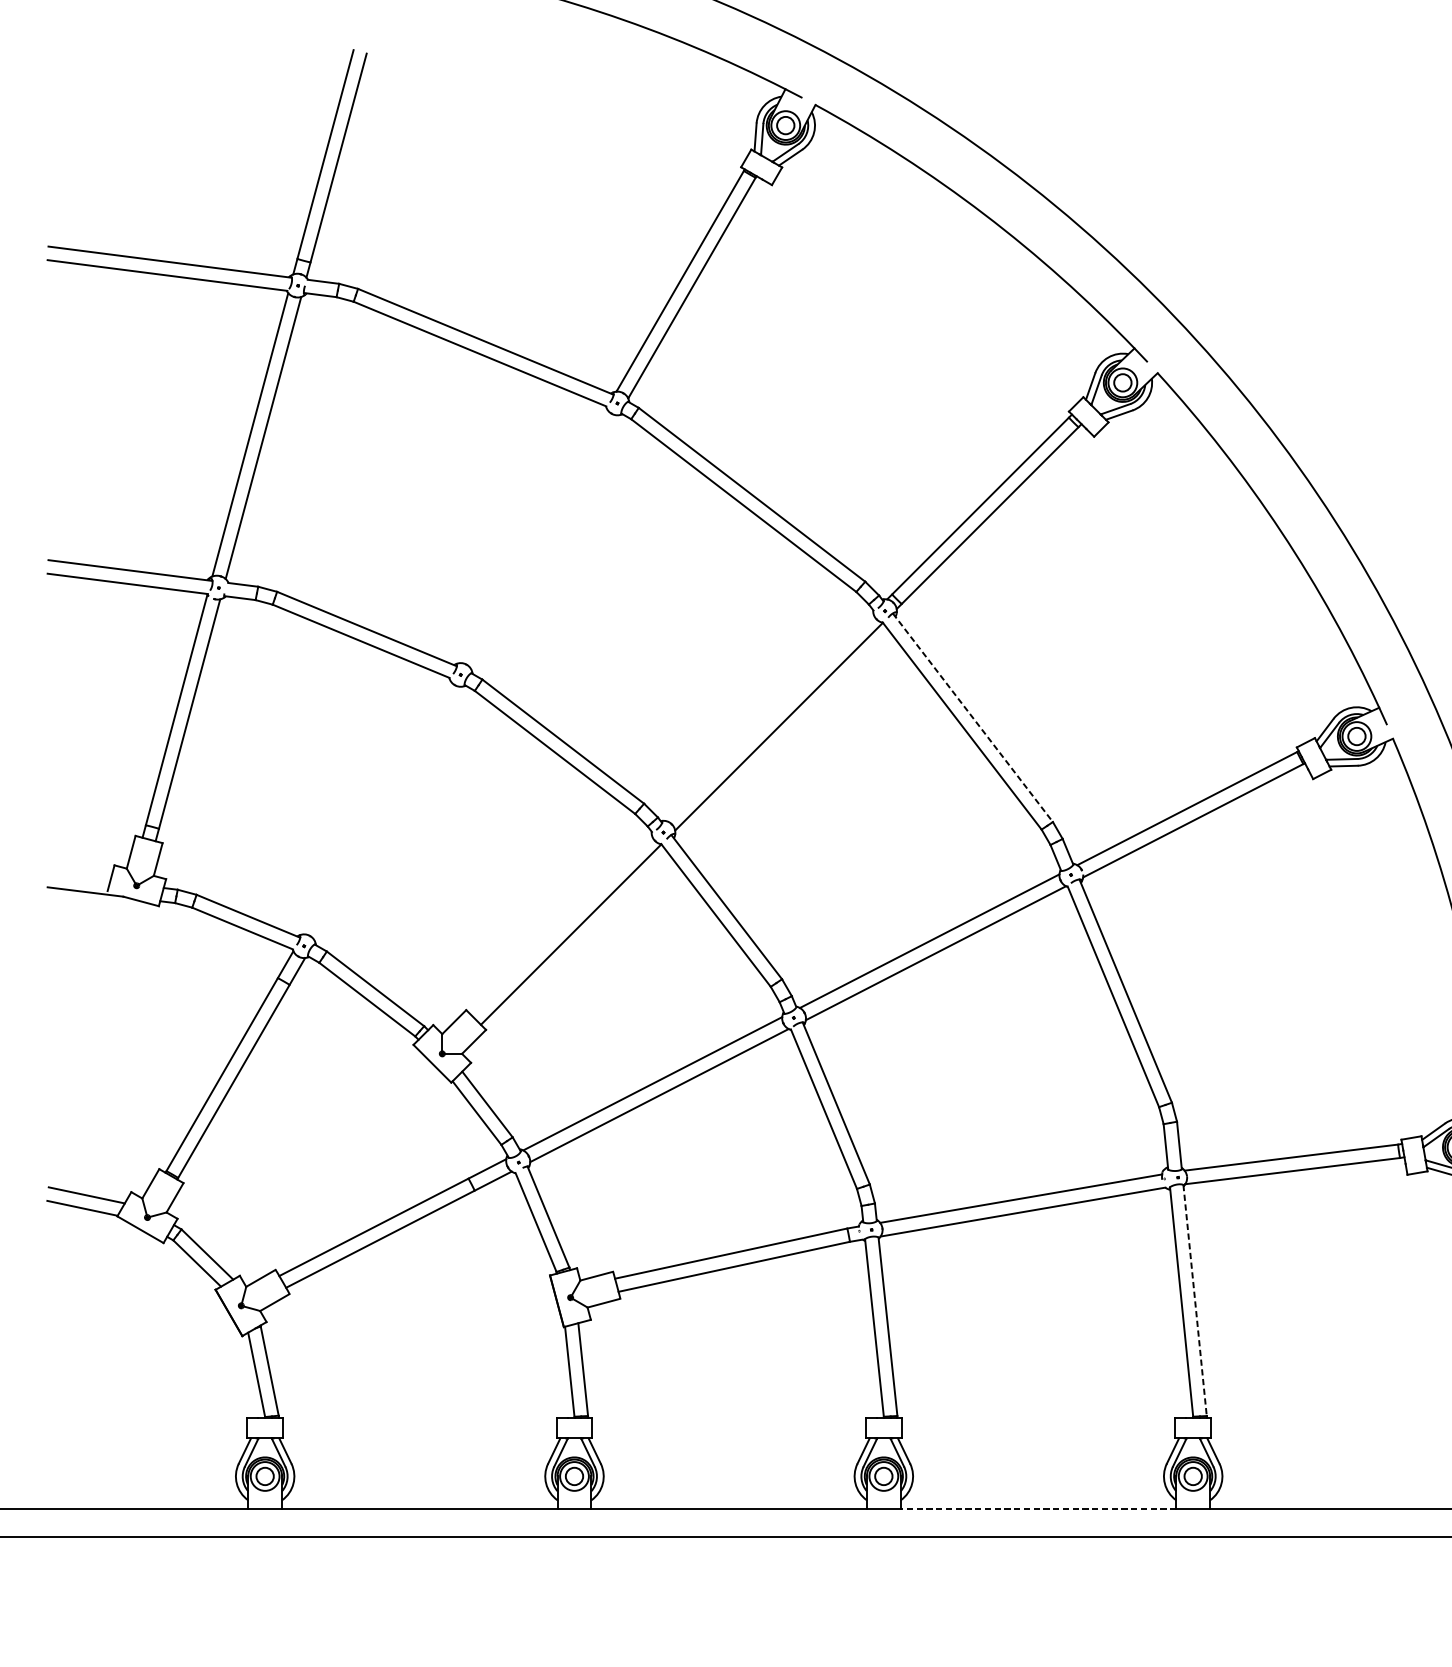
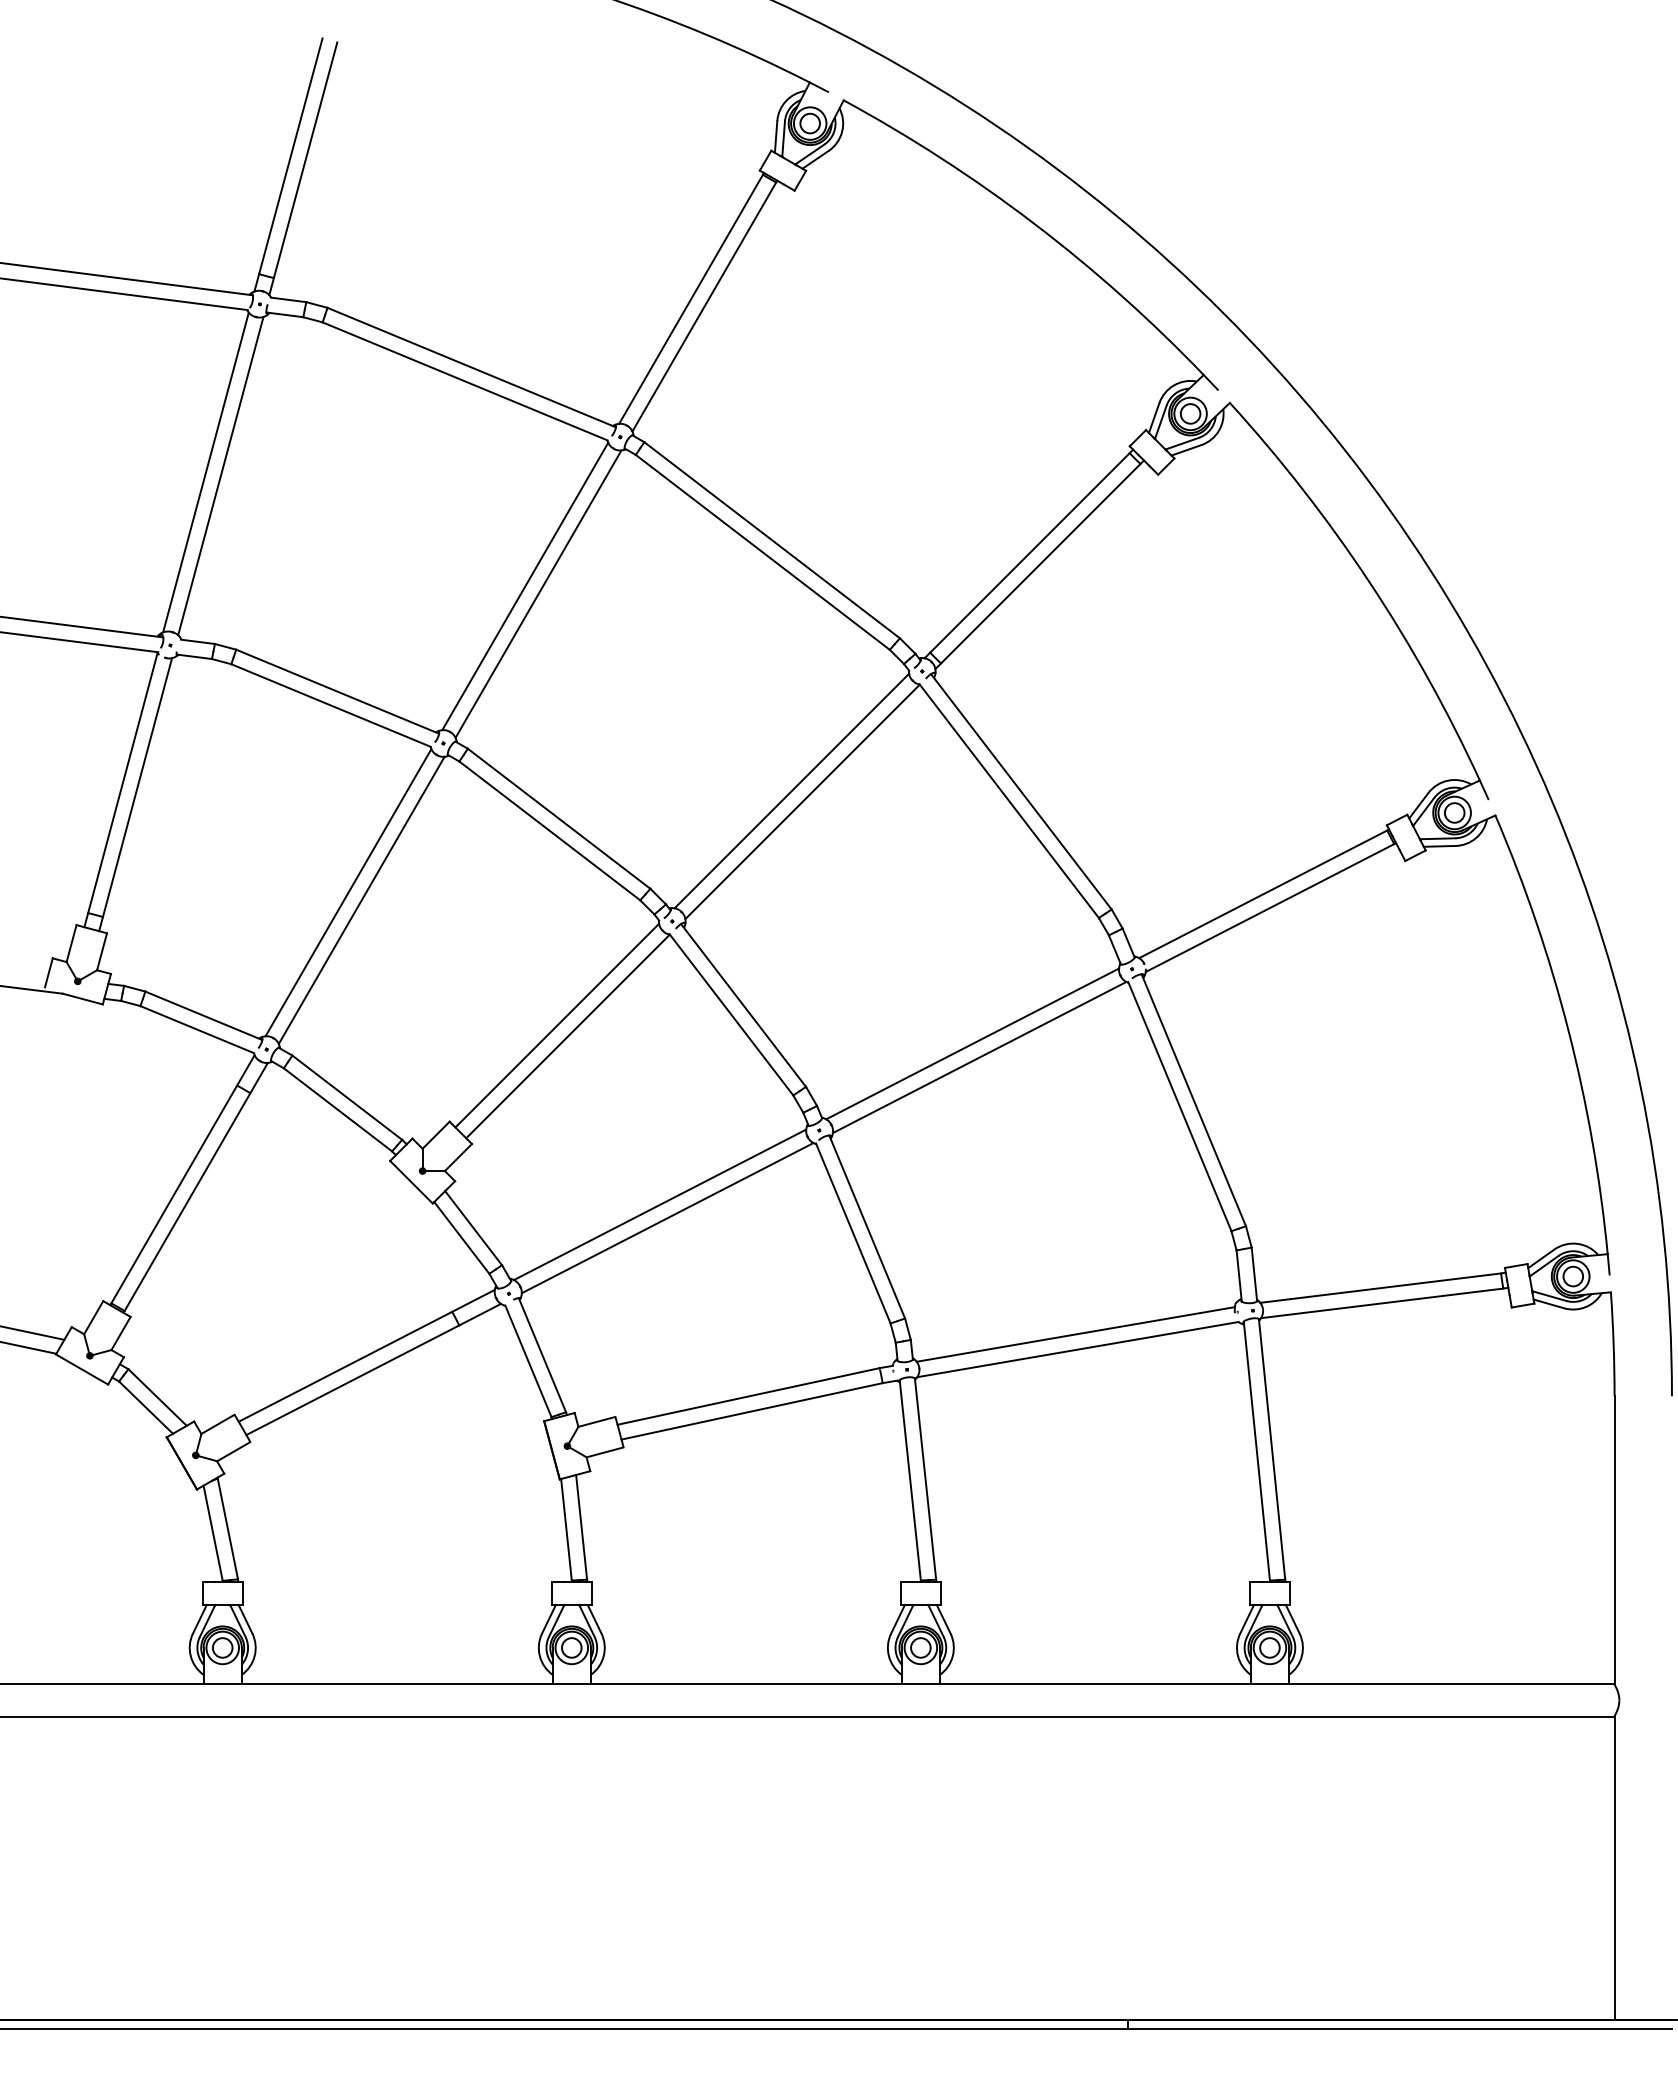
line: (533, 535) -> (525, 586), added
line: (544, 542) -> (538, 593), added
line: (769, 716) -> (791, 790), added
line: (973, 718) -> (1021, 792), dashed -> solid
line: (376, 807) -> (348, 892), added
line: (388, 813) -> (361, 899), added
line: (561, 924) -> (557, 1025), added
line: (1195, 1300) -> (1272, 1449), dashed -> solid
line: (1037, 1508) -> (1094, 1684), dashed -> solid

